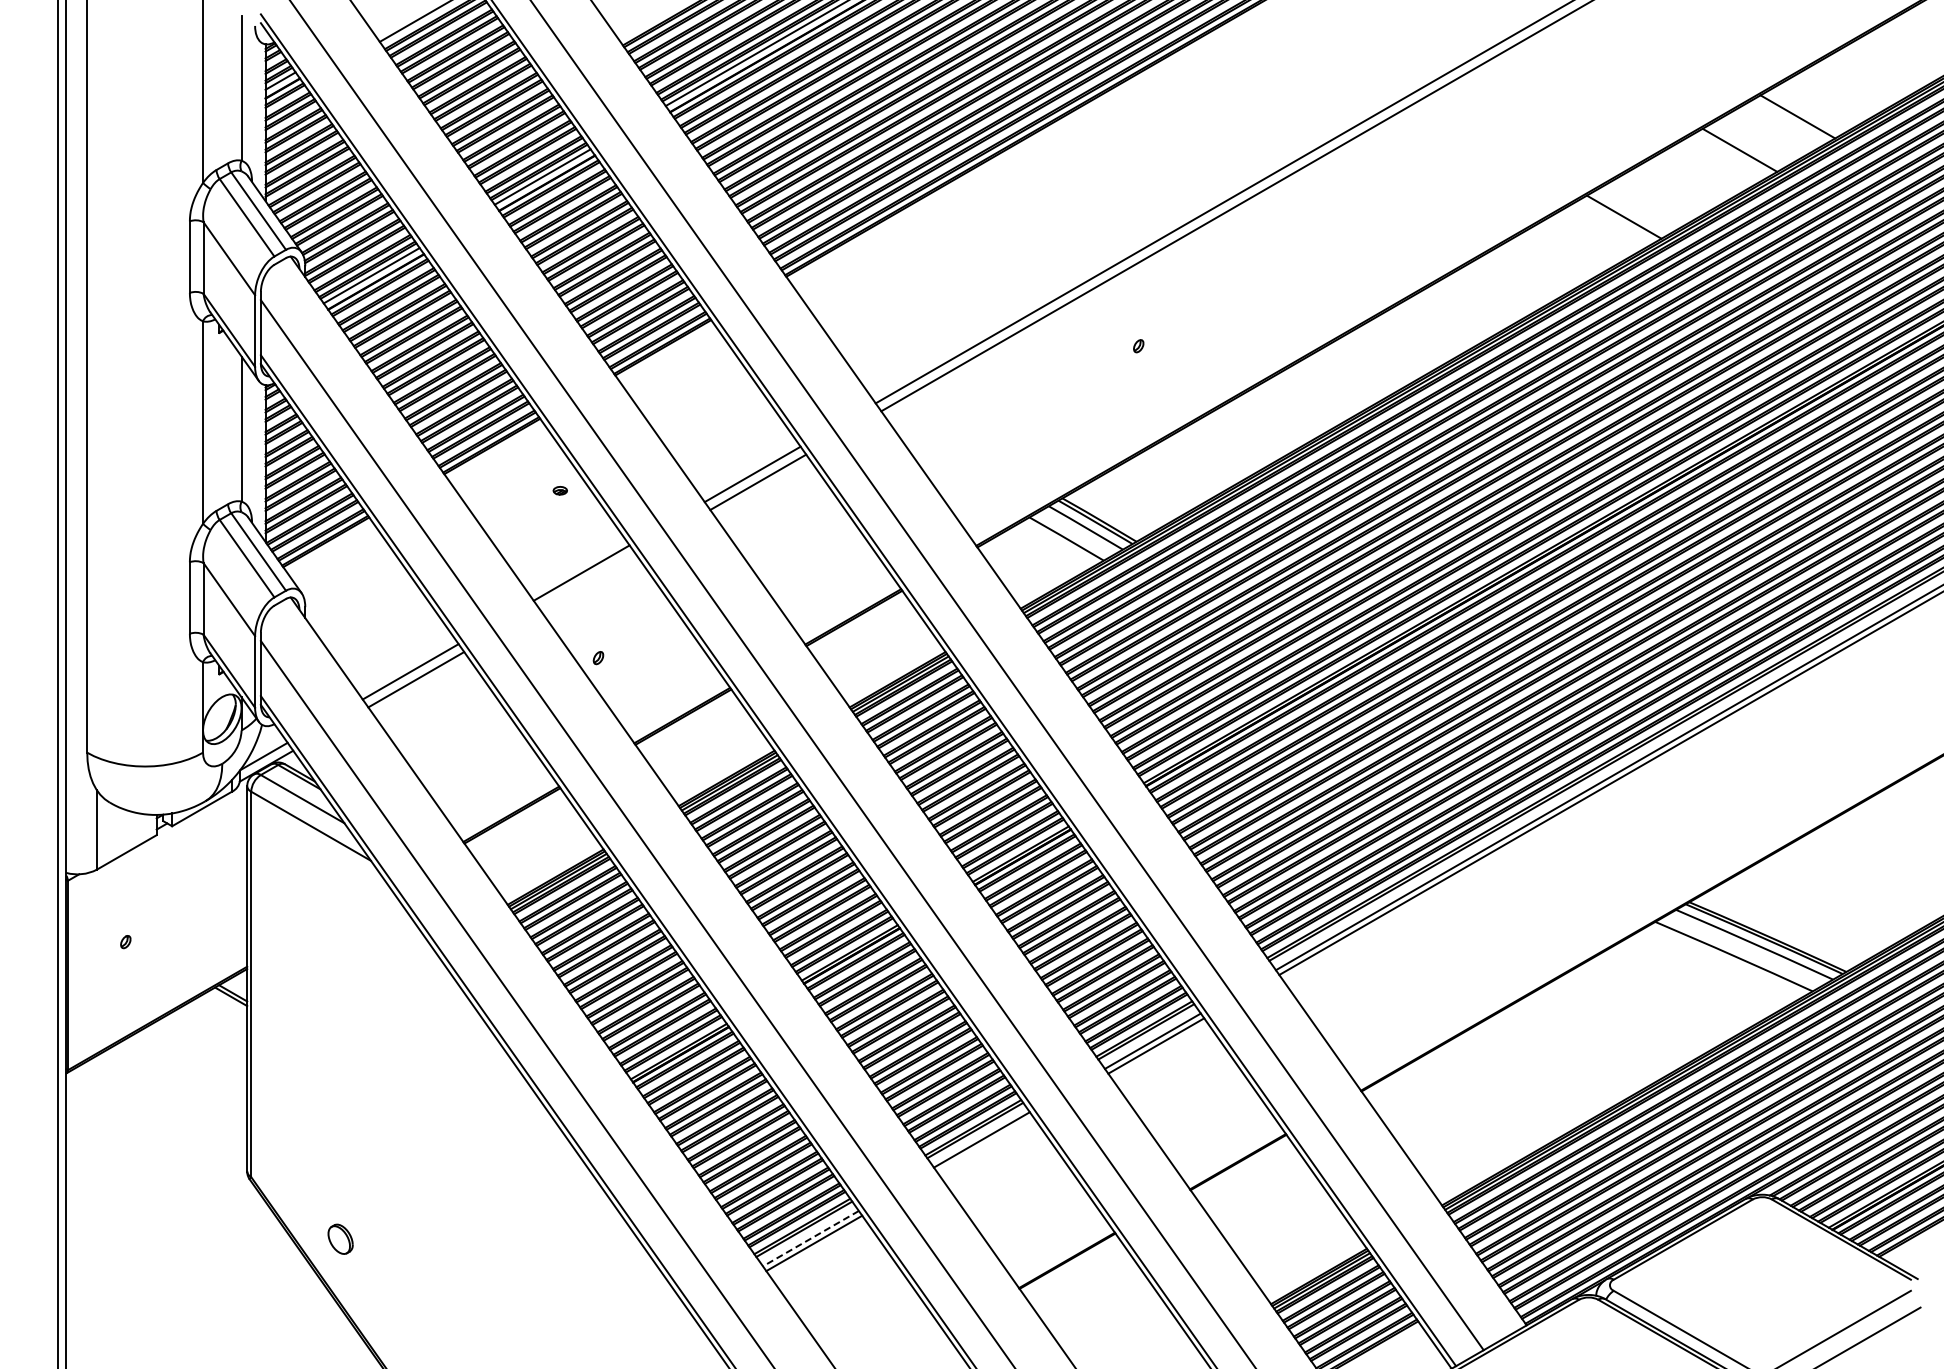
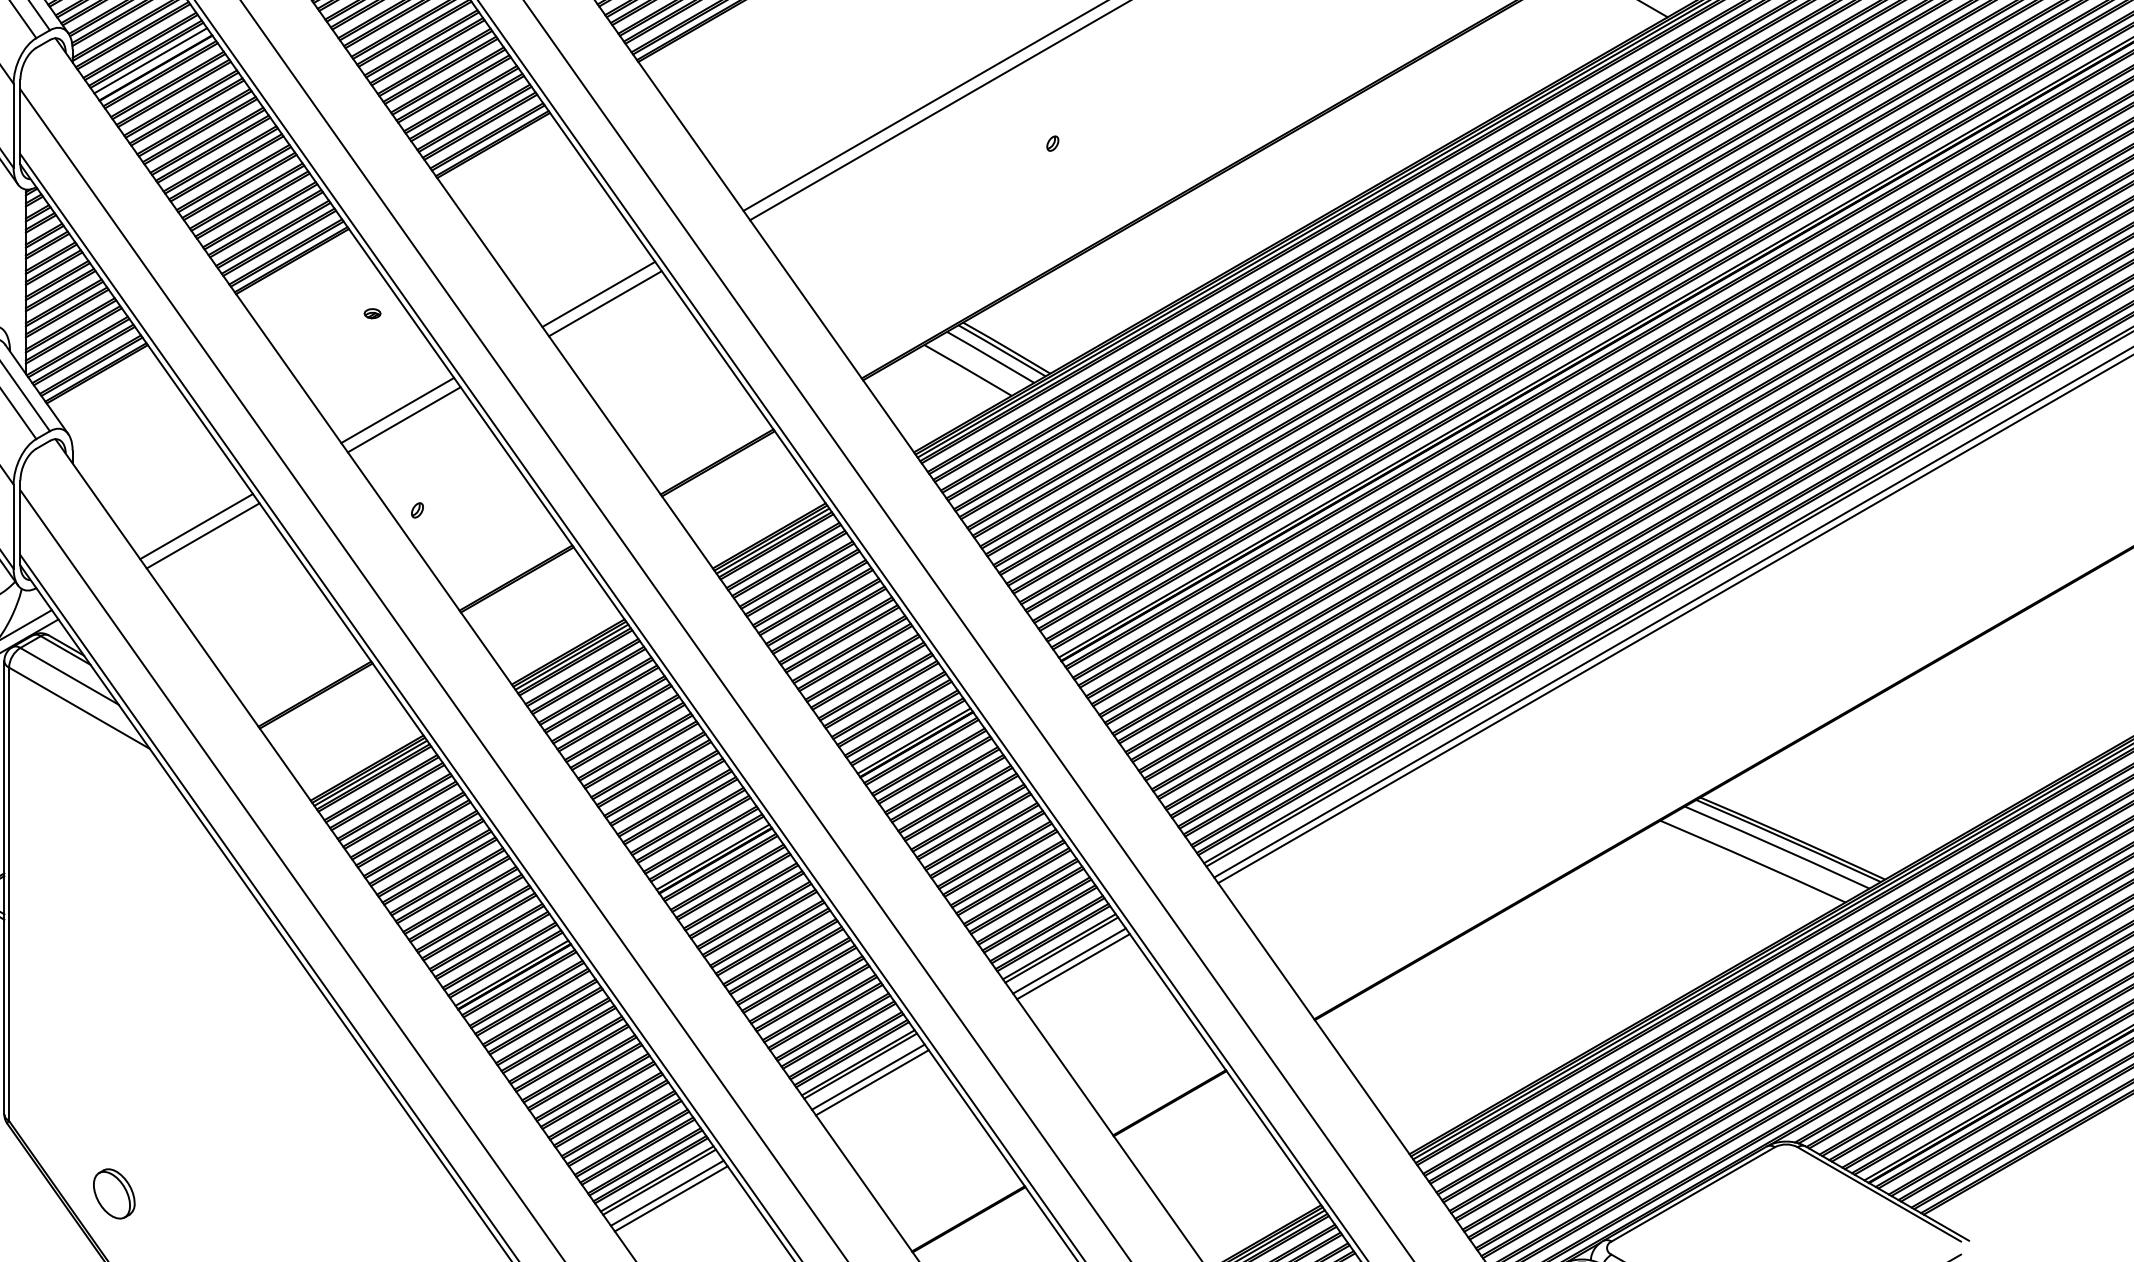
line: (587, 580) -> (404, 419), added
line: (985, 1144) -> (872, 1082), added
line: (810, 1238) -> (666, 1193), dashed -> solid
part: (340, 1239) -> (114, 1194), size x1.43

